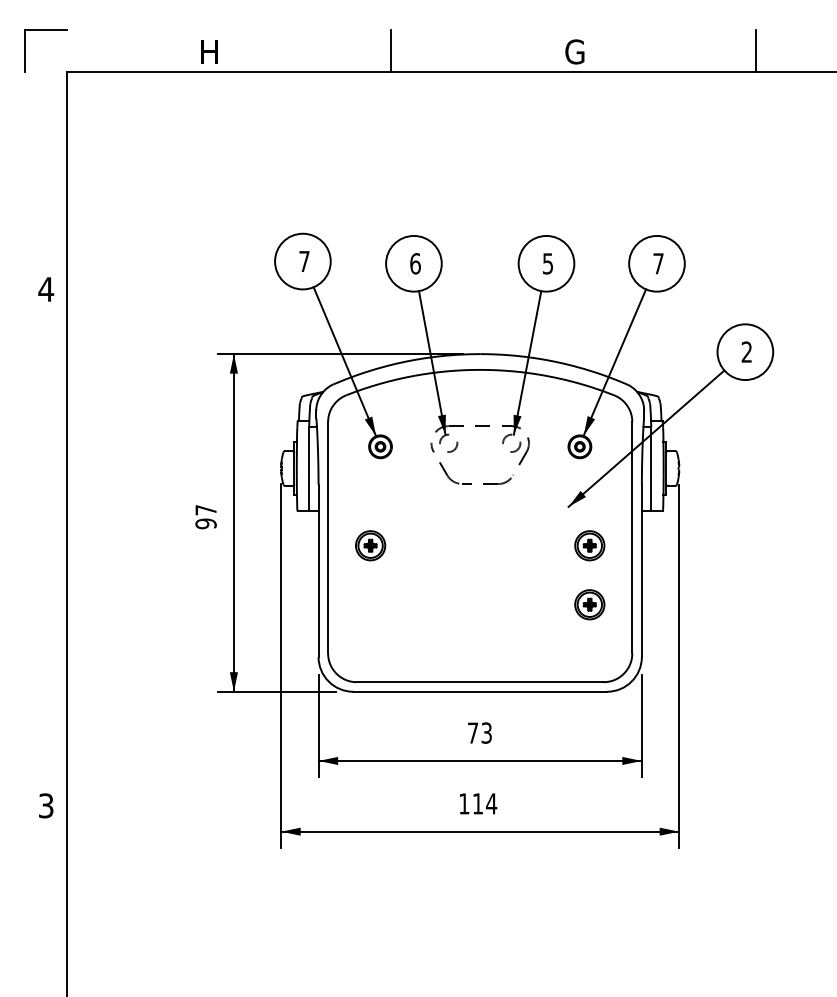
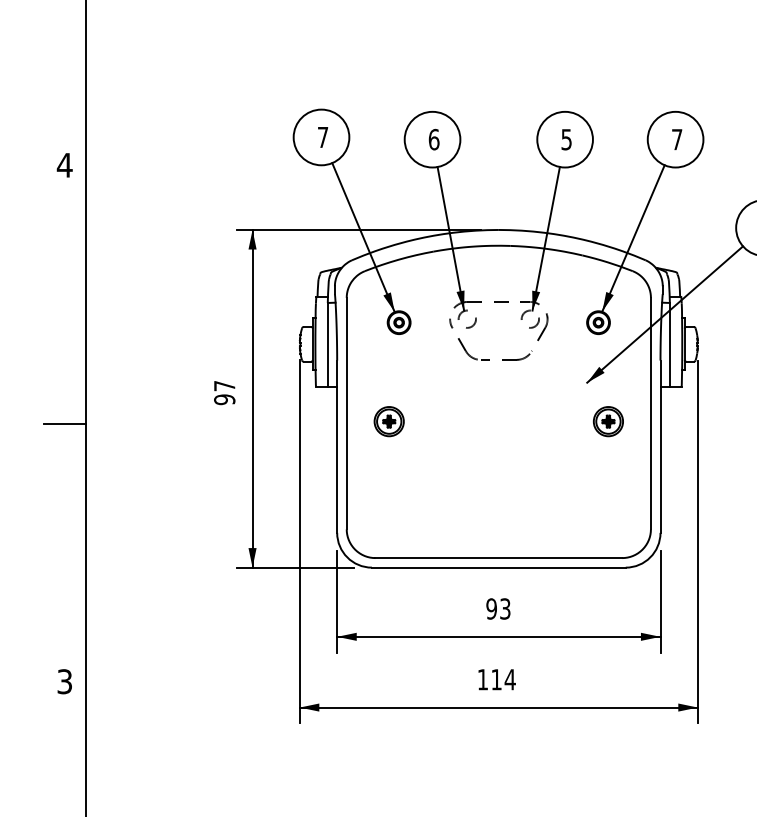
line: (46, 547) -> (65, 423), added
part: (589, 604) -> (608, 480), removed
text: (472, 732) -> (491, 608), 73 -> 93

